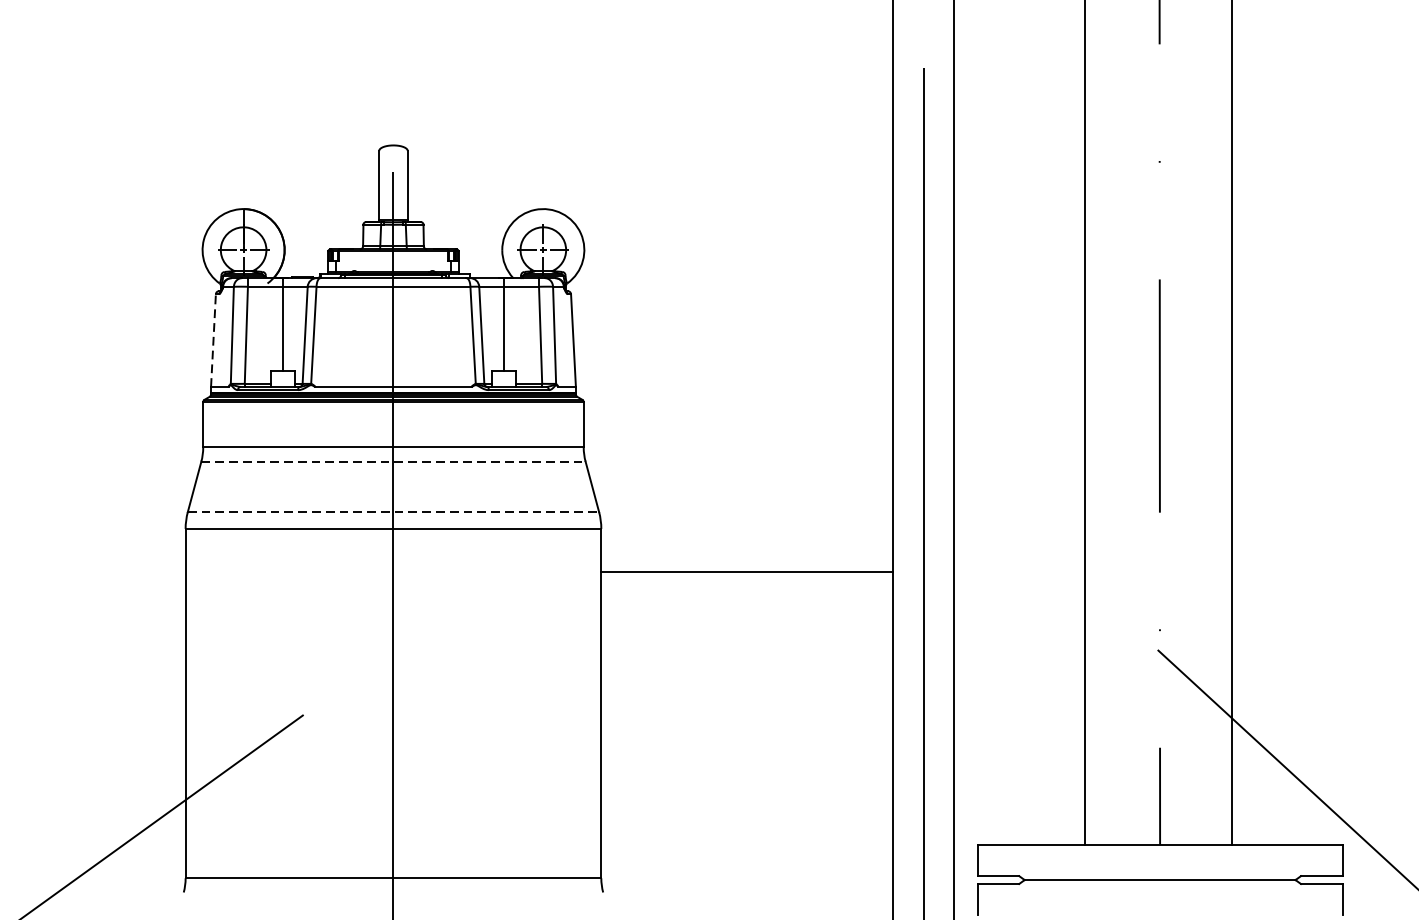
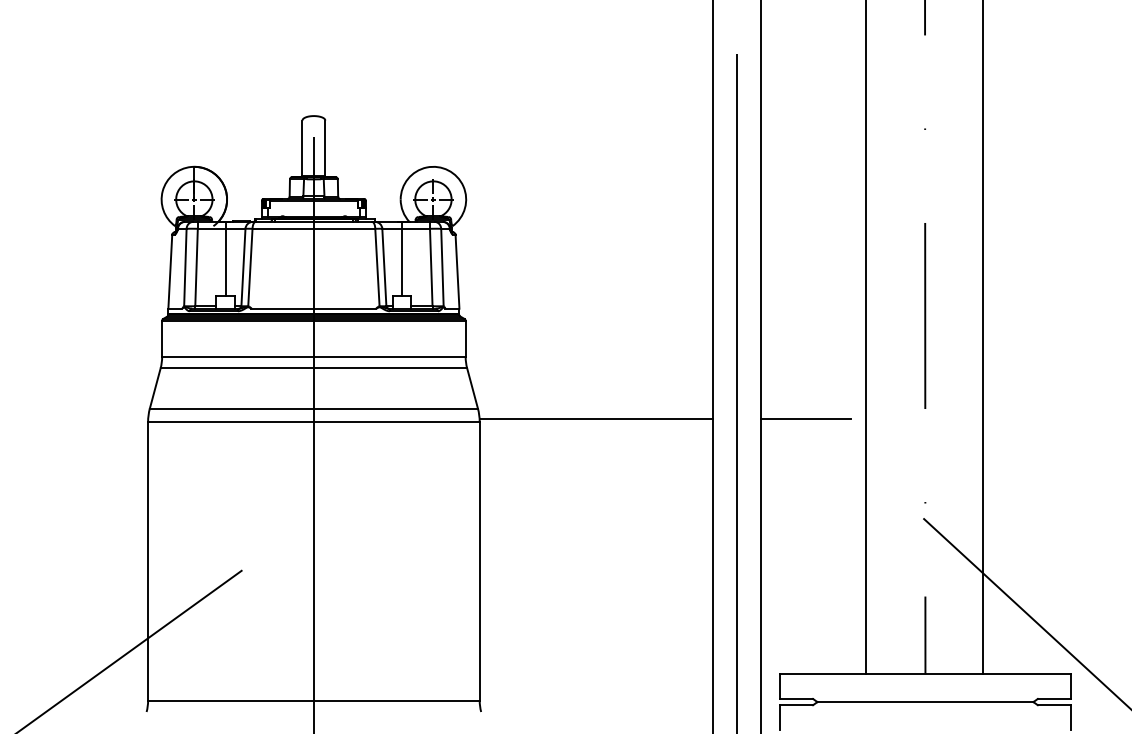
line: (213, 340) -> (170, 271), dashed -> solid
line: (394, 461) -> (314, 368), dashed -> solid
line: (394, 512) -> (314, 408), dashed -> solid
line: (1009, 525) -> (805, 419), added
line: (746, 572) -> (595, 419), moved

